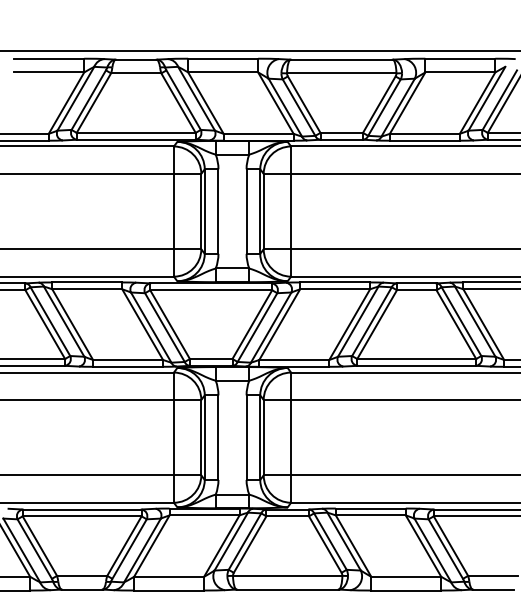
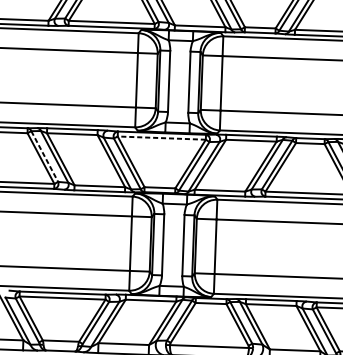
line: (211, 290) -> (161, 138), solid -> dashed
line: (50, 321) -> (44, 156), solid -> dashed

